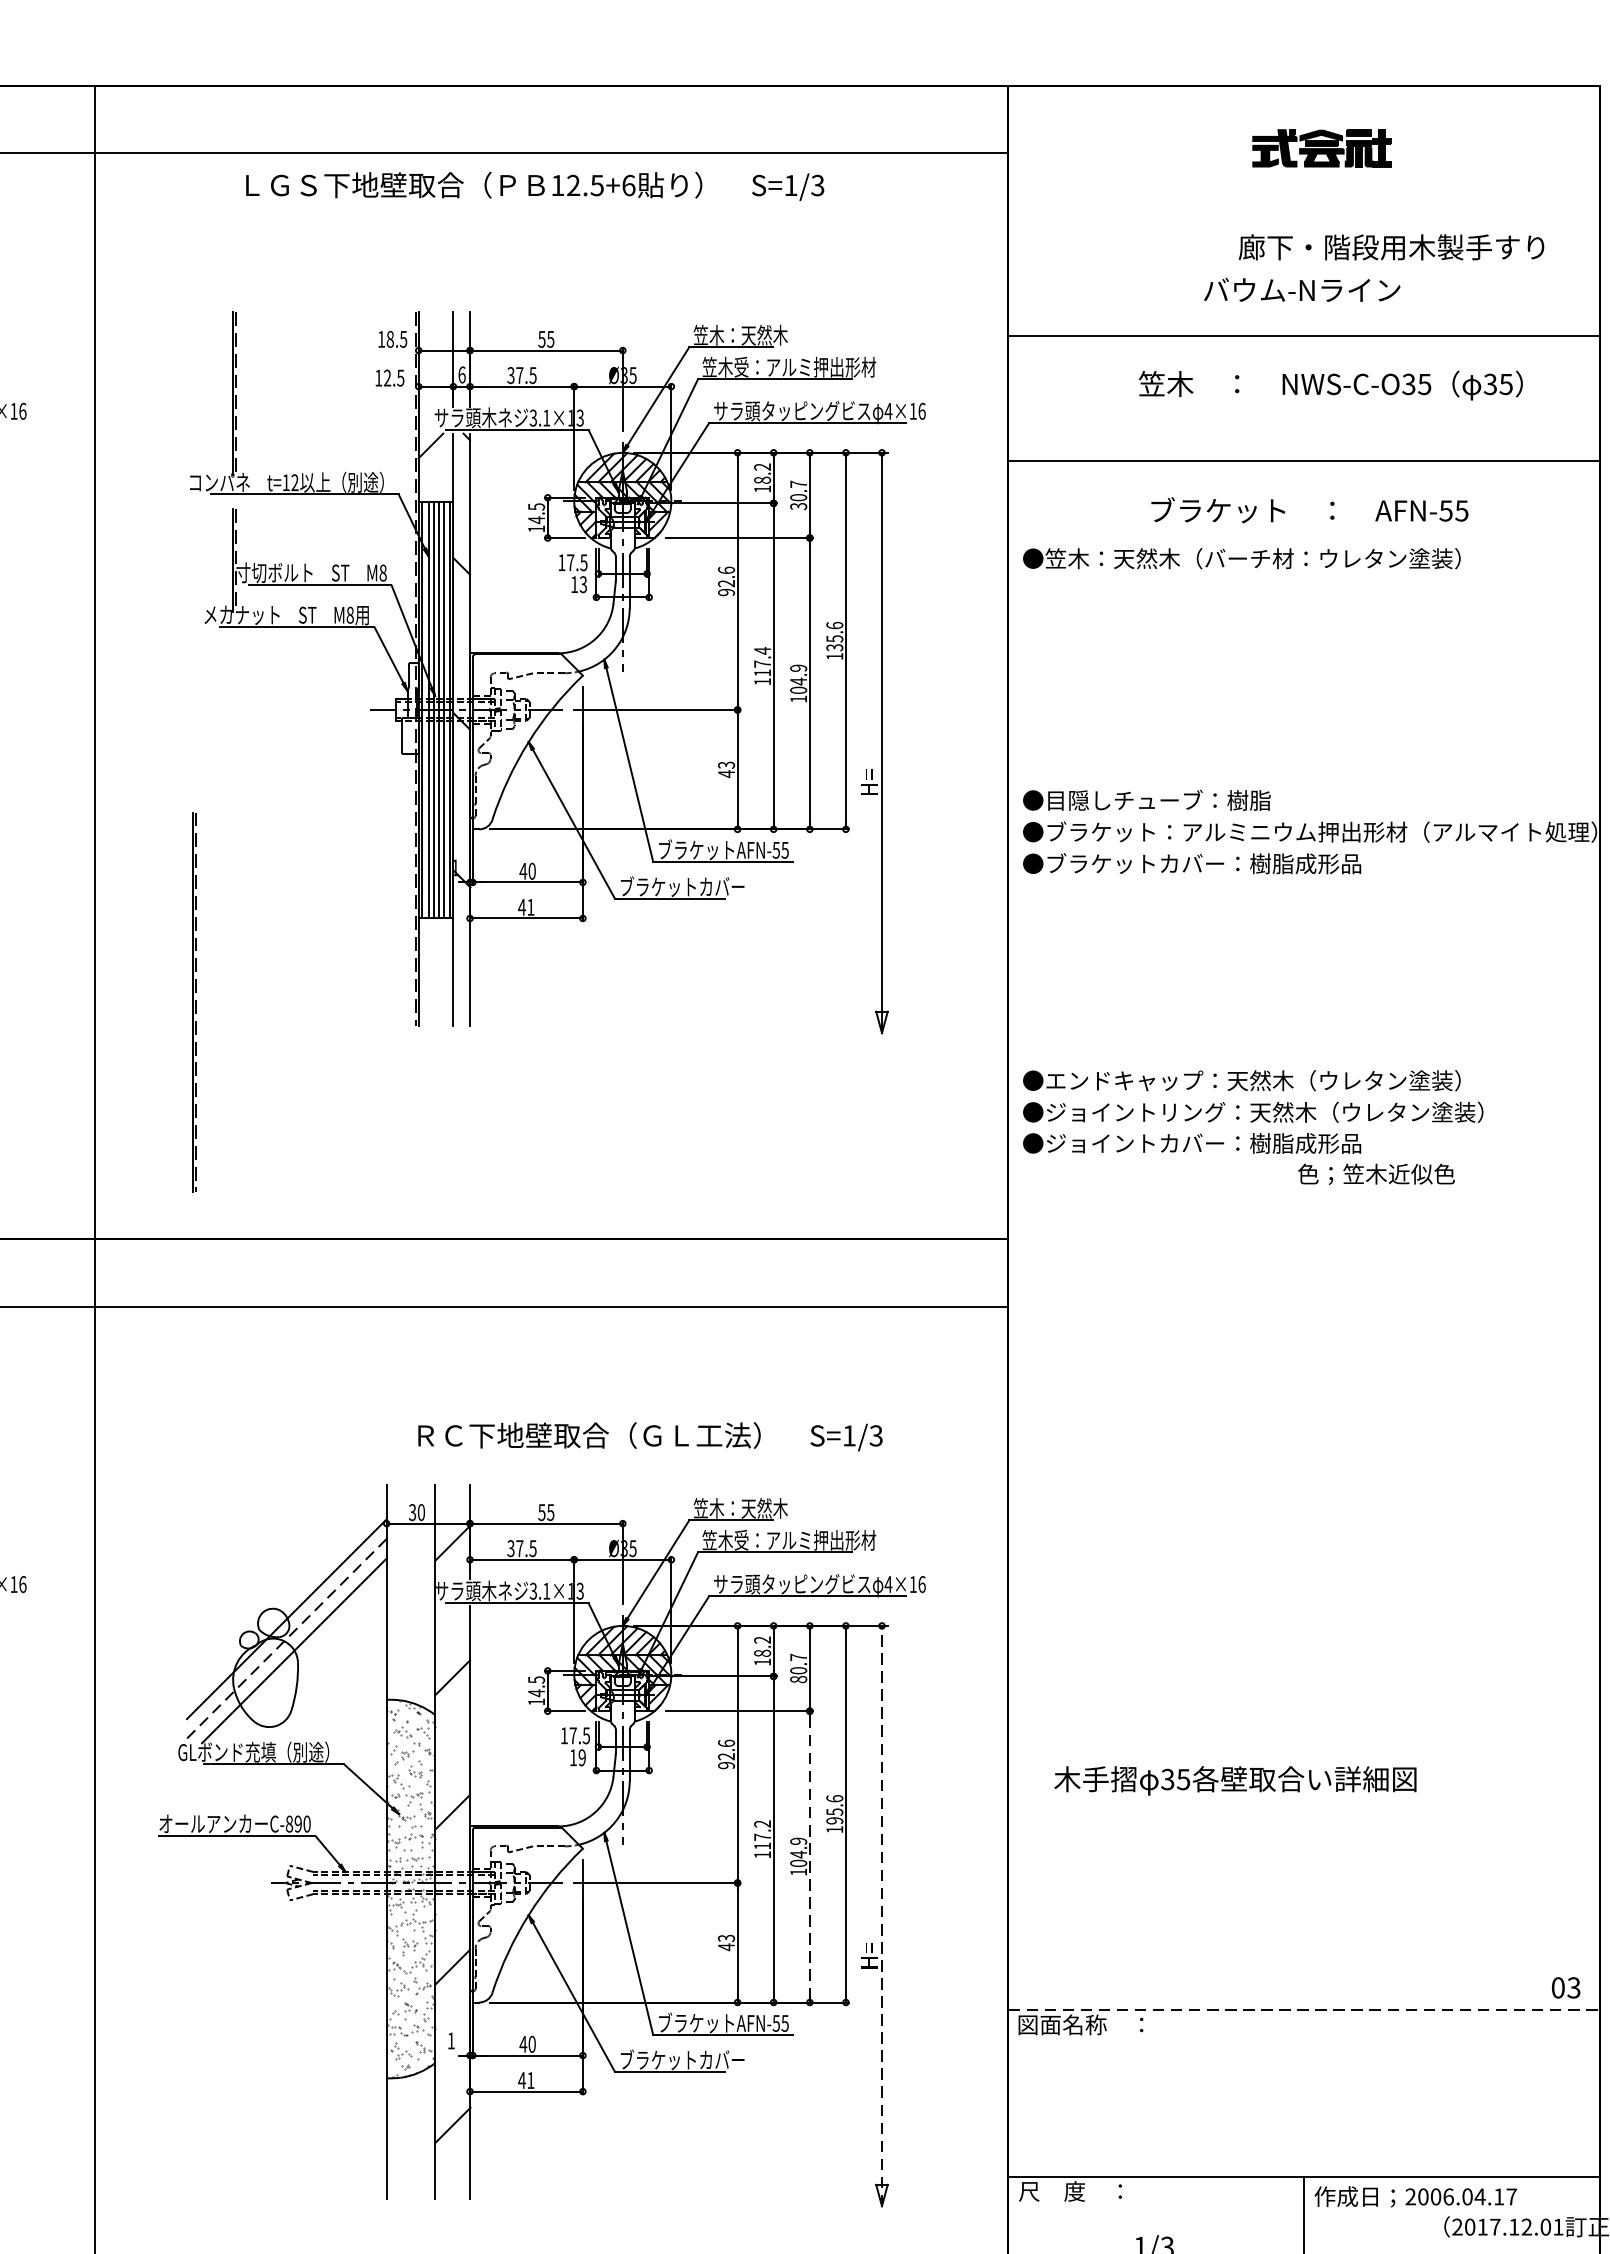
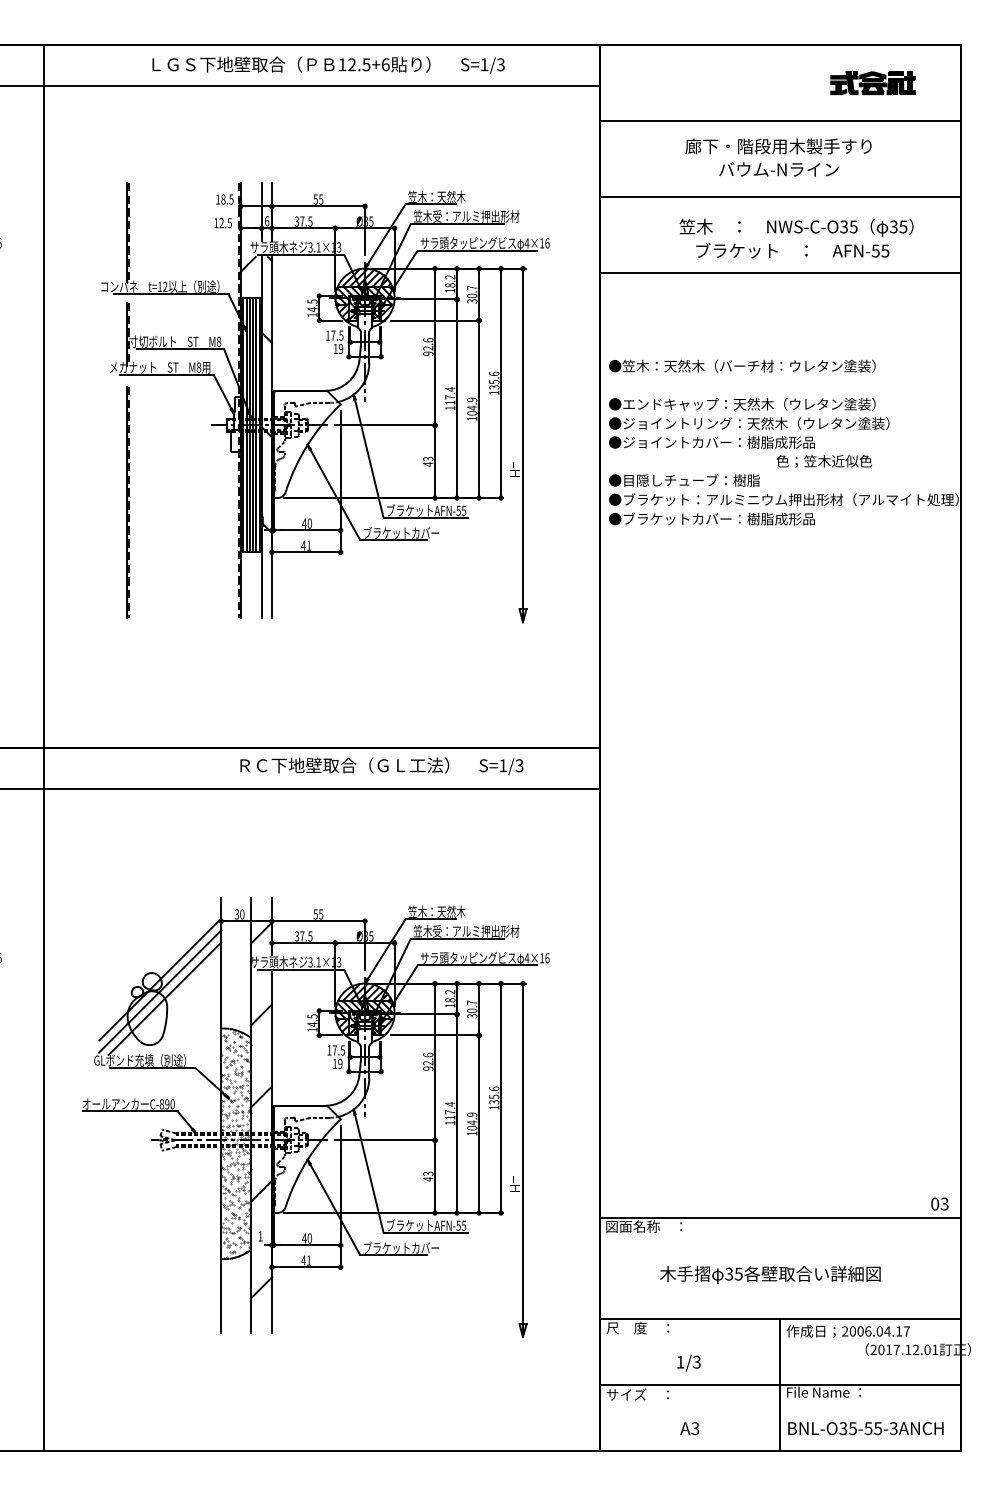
part: (1320, 148) -> (872, 83), moved
text: (534, 186) -> (328, 65), moved
line: (1304, 211) -> (780, 121), added
text: (1391, 247) -> (778, 146), moved
text: (1309, 510) -> (792, 250), moved
text: (1242, 557) -> (742, 365), moved
text: (582, 583) -> (340, 348), 13 -> 19
line: (193, 1002) -> (127, 502), moved
text: (1253, 1127) -> (749, 432), moved
text: (649, 1437) -> (381, 766), moved
line: (285, 1639) -> (159, 991), dashed -> solid
text: (797, 1680) -> (471, 1016), 80.7 -> 30.7
text: (1235, 1780) -> (770, 1274), moved
text: (835, 1821) -> (494, 1102), 195.6 -> 135.6
text: (763, 1824) -> (450, 1104), 117.2 -> 117.4
line: (810, 1857) -> (479, 1124), dashed -> solid
line: (882, 1916) -> (523, 1160), dashed -> solid
line: (1304, 2009) -> (780, 1217), dashed -> solid

